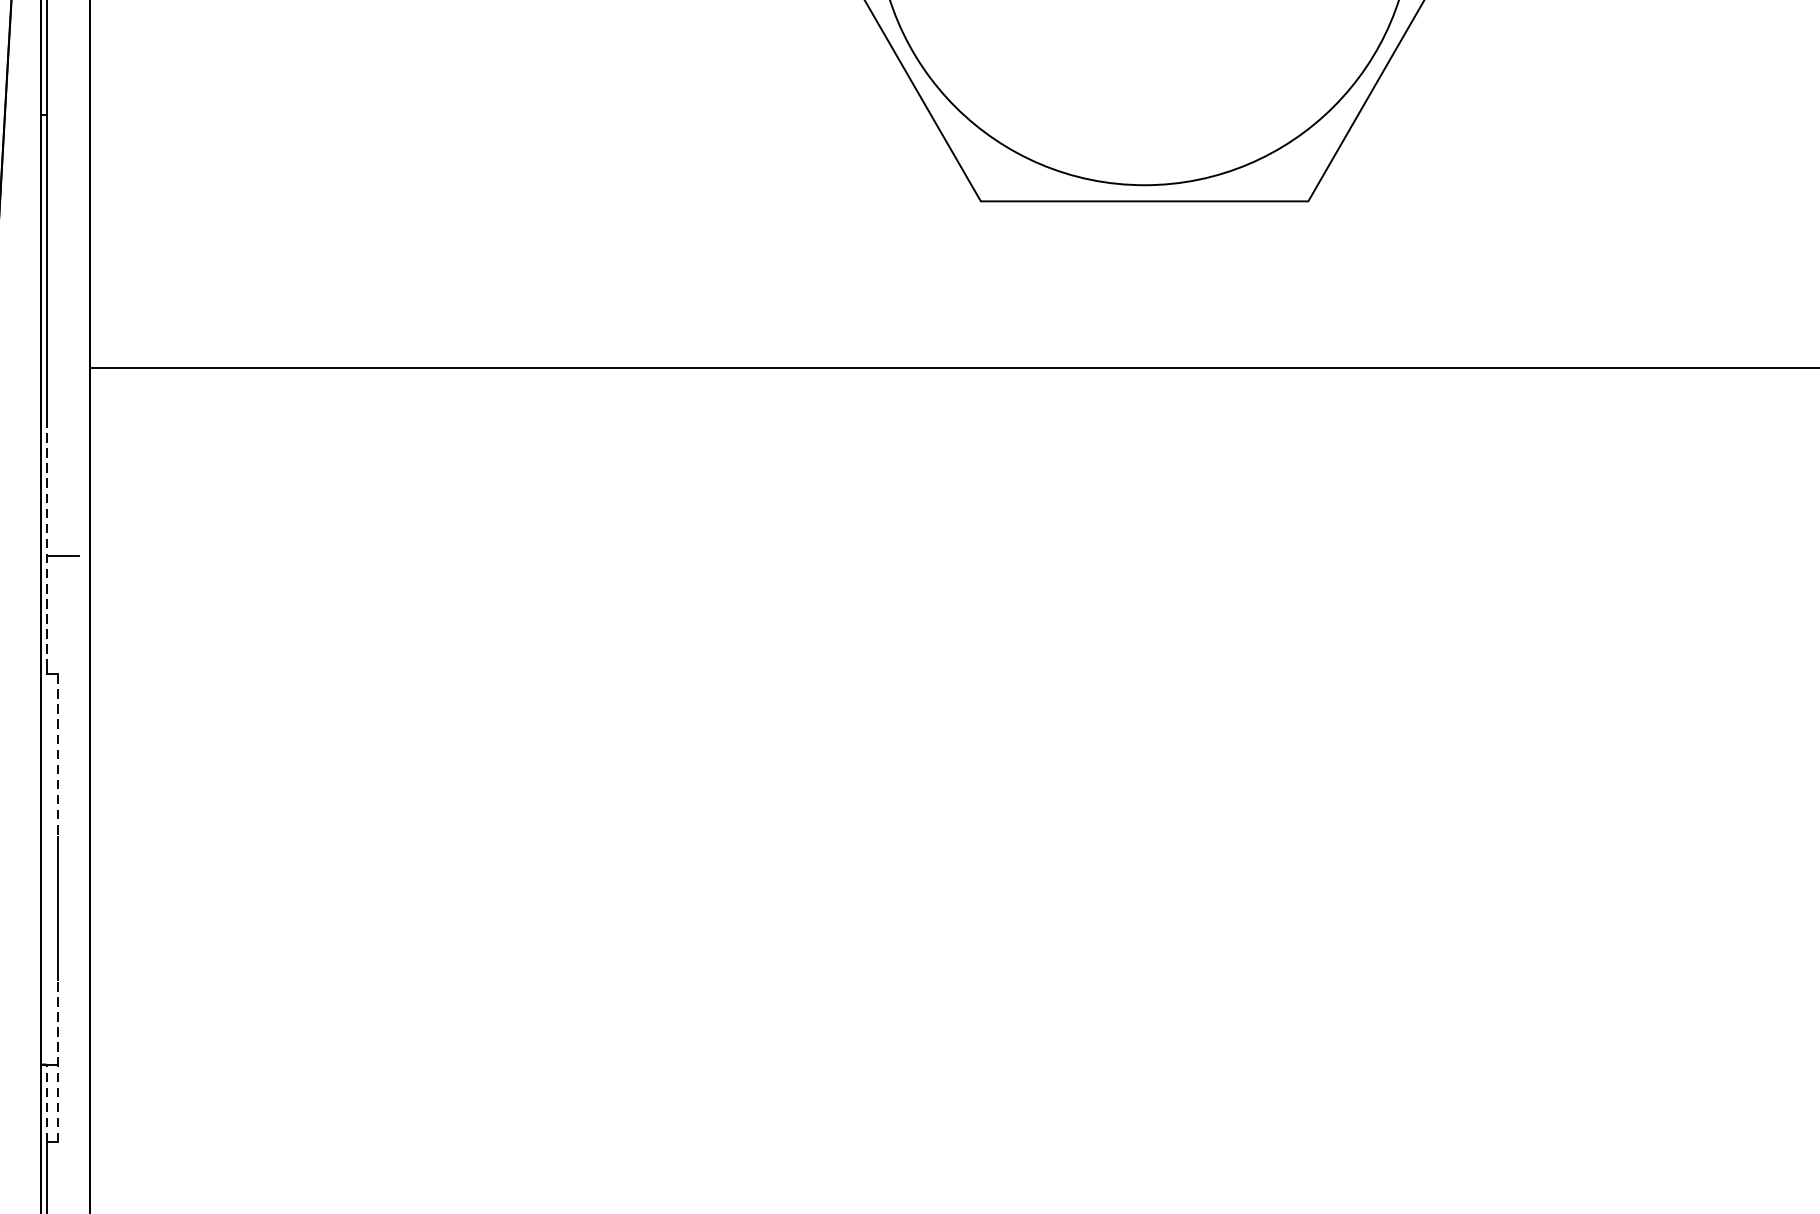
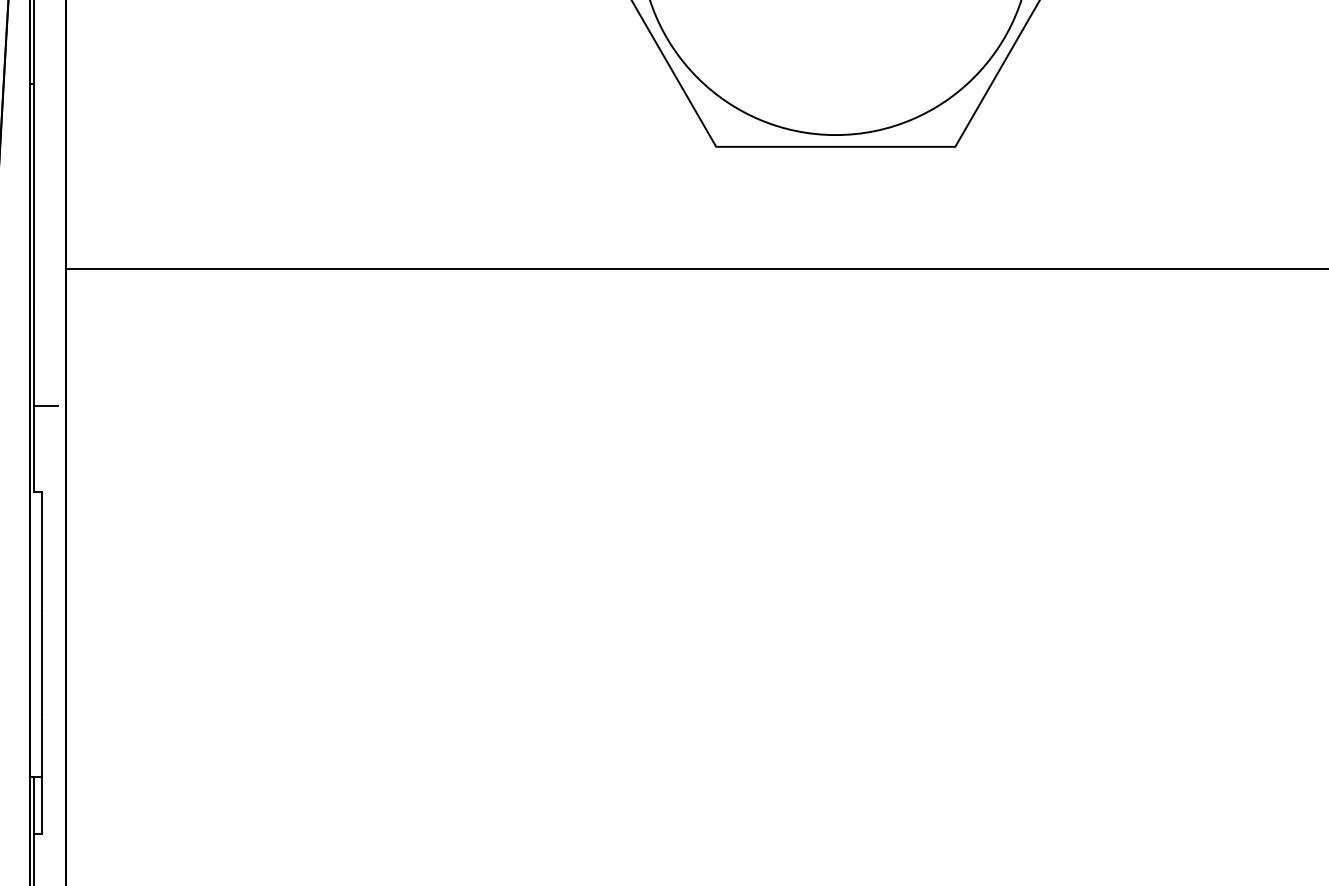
line: (47, 544) -> (34, 397), dashed -> solid
line: (58, 756) -> (42, 552), dashed -> solid
line: (58, 1059) -> (42, 773), dashed -> solid
line: (47, 1103) -> (34, 805), dashed -> solid

